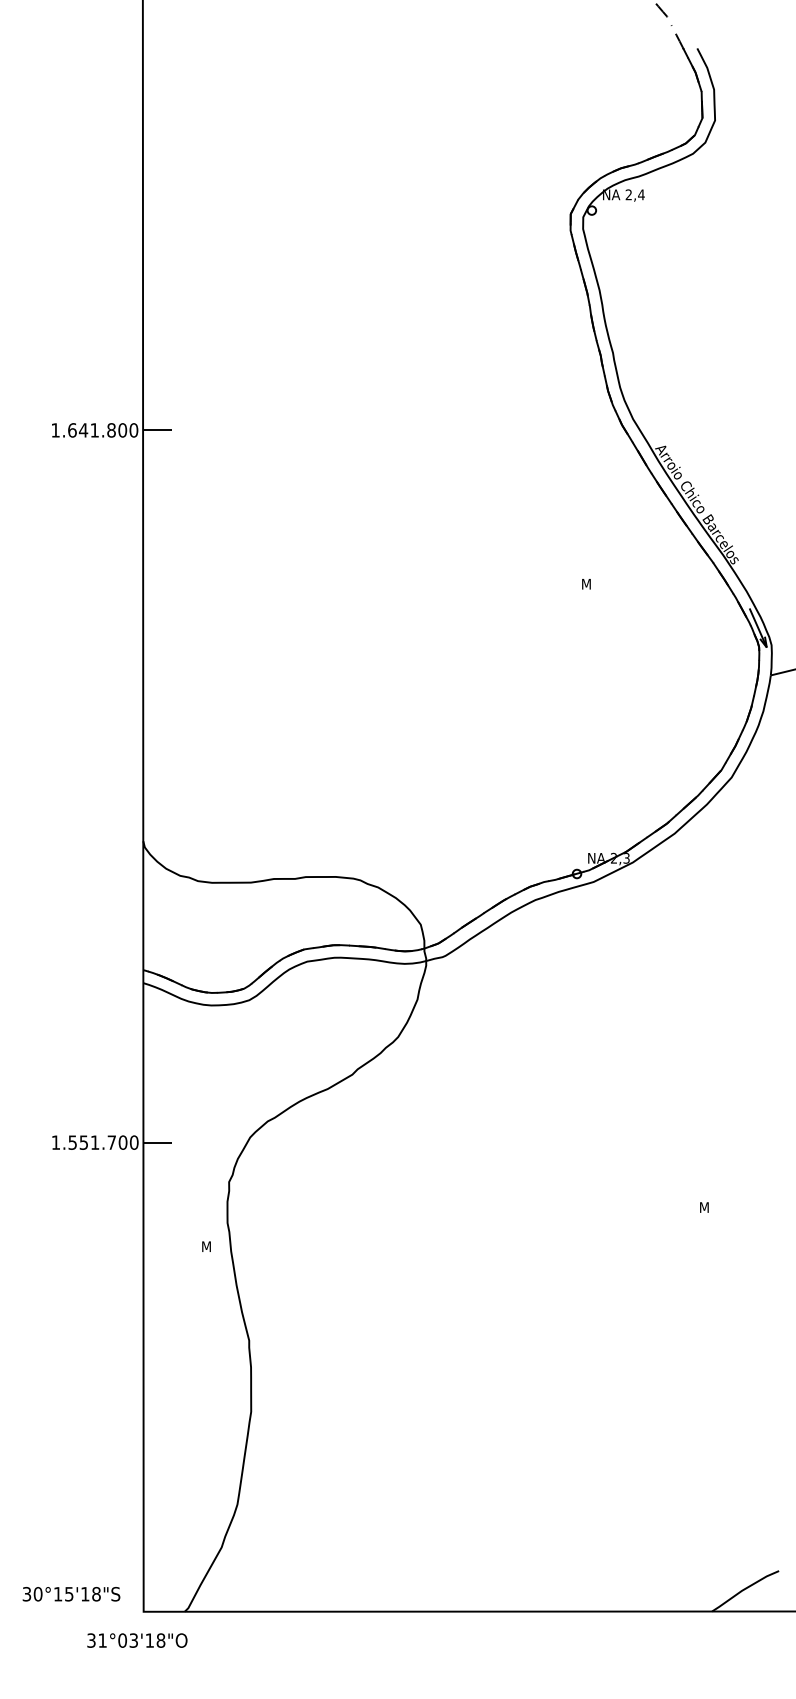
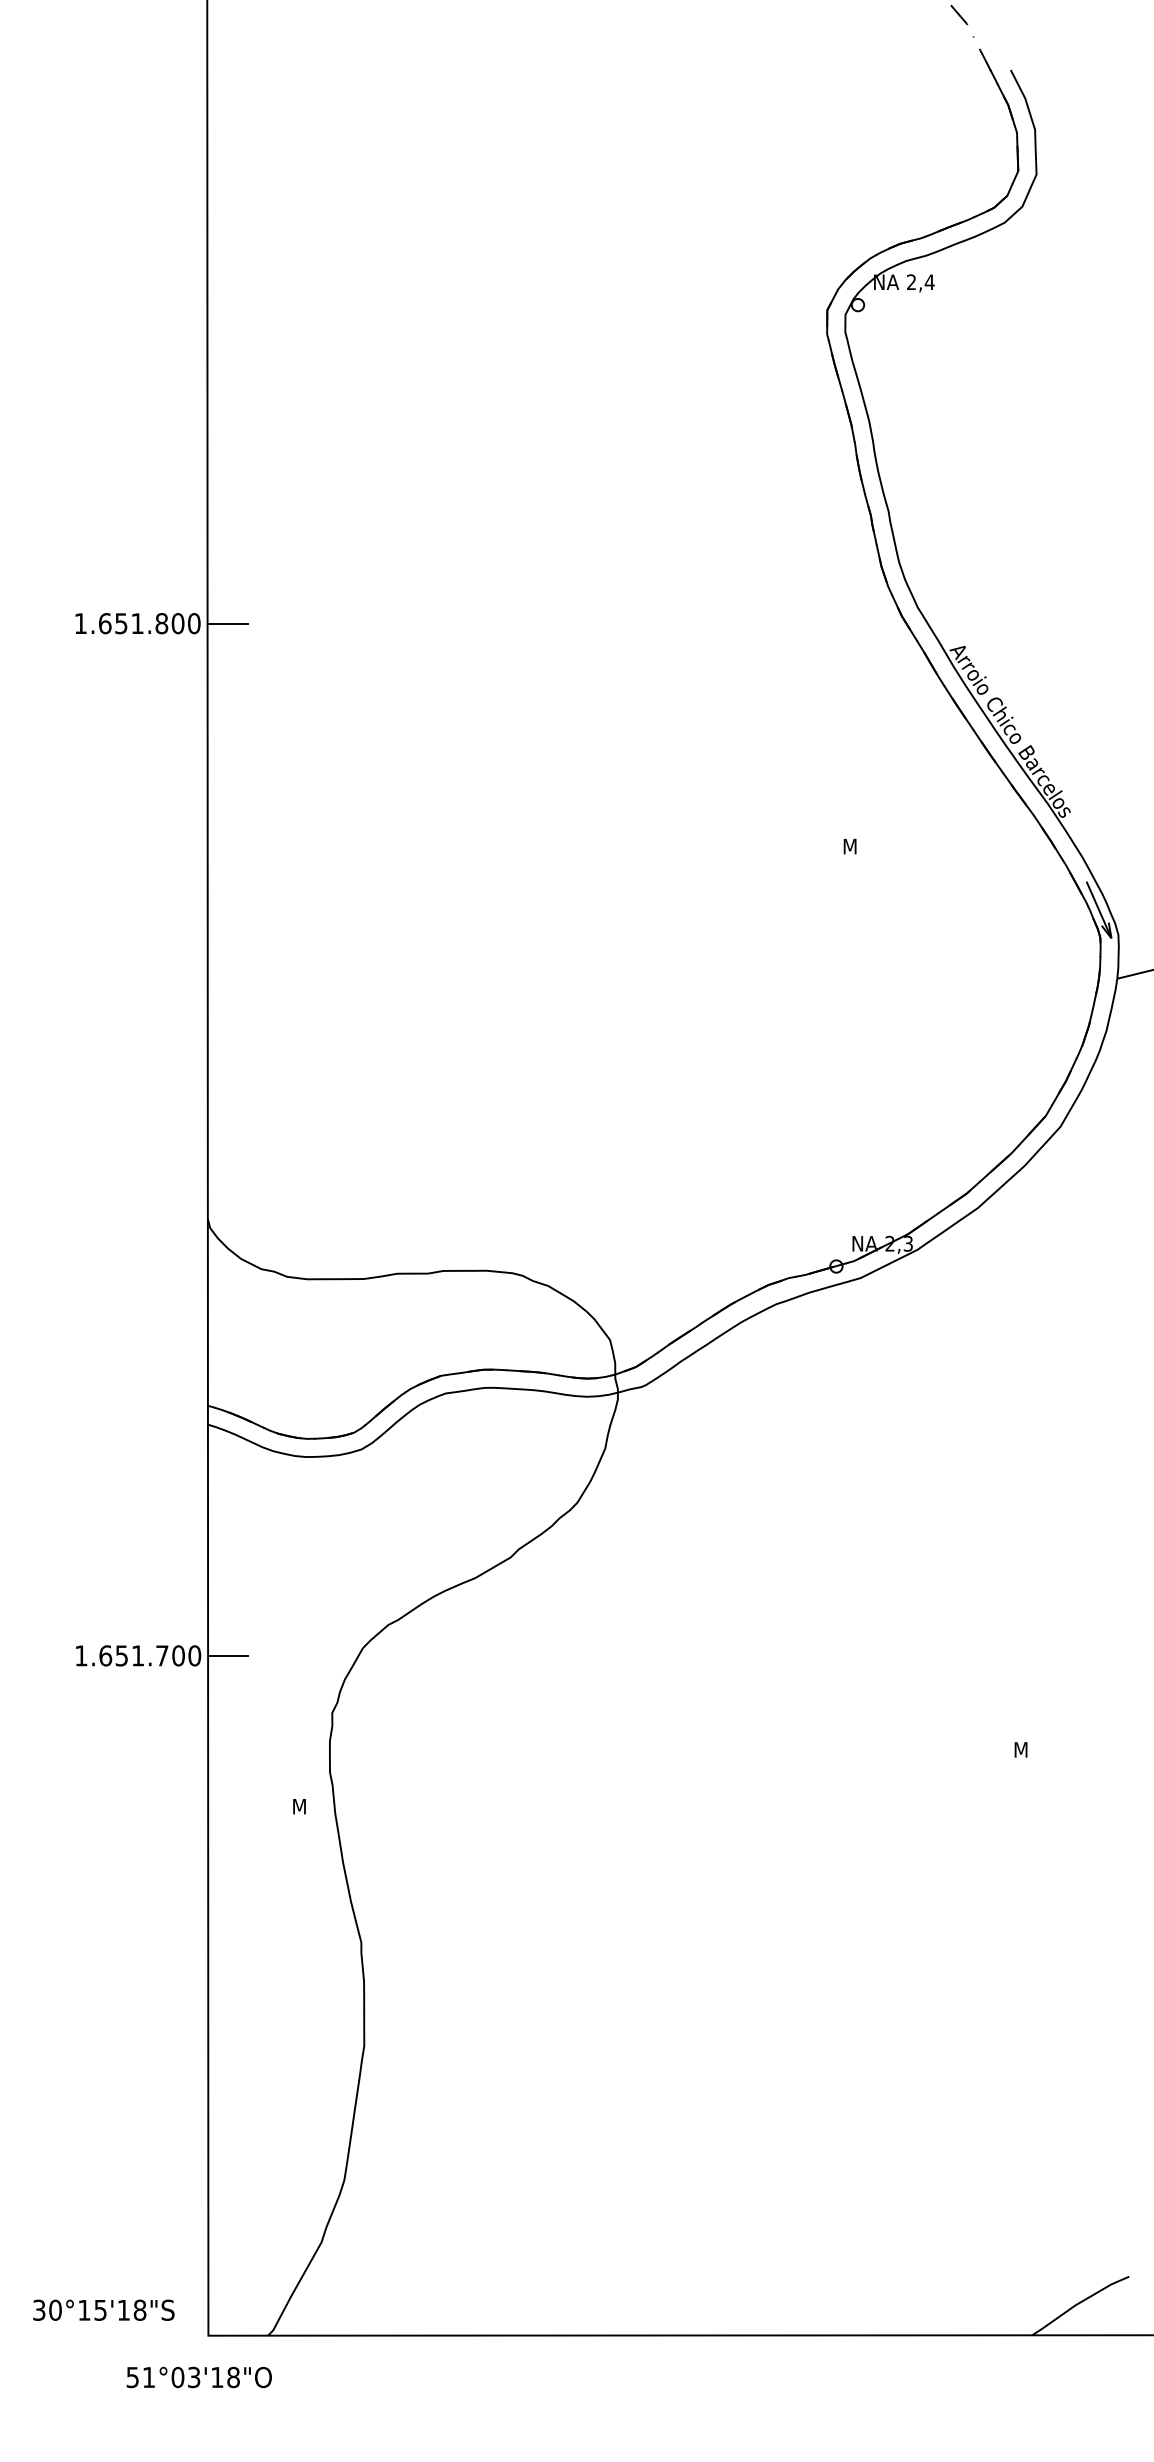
text: (83, 430) -> (121, 623), 1.641.800 -> 1.651.800
text: (72, 1142) -> (105, 1655), 1.551.700 -> 1.651.700
text: (91, 1640) -> (132, 2377), 31°03'18"O -> 51°03'18"O

